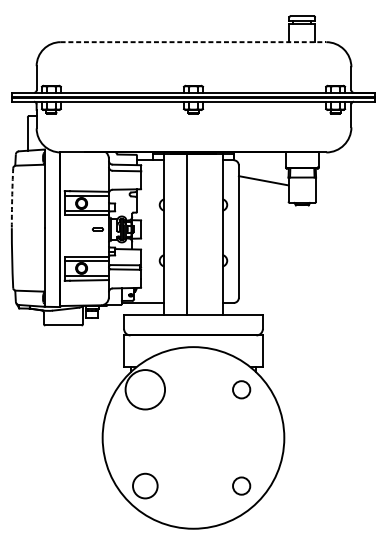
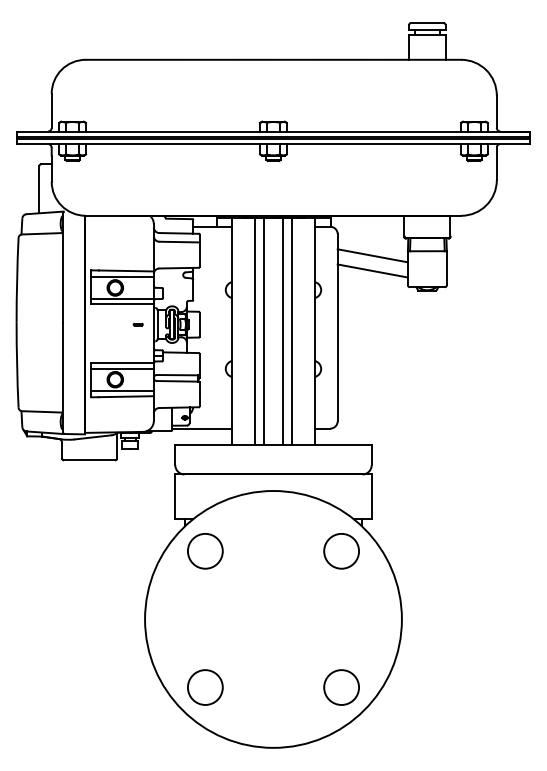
line: (193, 41) -> (273, 59), dashed -> solid
line: (263, 191) -> (372, 270), added
arc: (12, 198) -> (17, 280), dashed -> solid
part: (97, 229) -> (137, 324), size x0.62
line: (180, 234) -> (254, 331), added
line: (200, 234) -> (283, 331), added
line: (206, 234) -> (292, 331), added
circle: (144, 389) -> (204, 550), size x0.62
circle: (241, 389) -> (341, 551), size x1.43
circle: (241, 486) -> (341, 687), size x1.43

